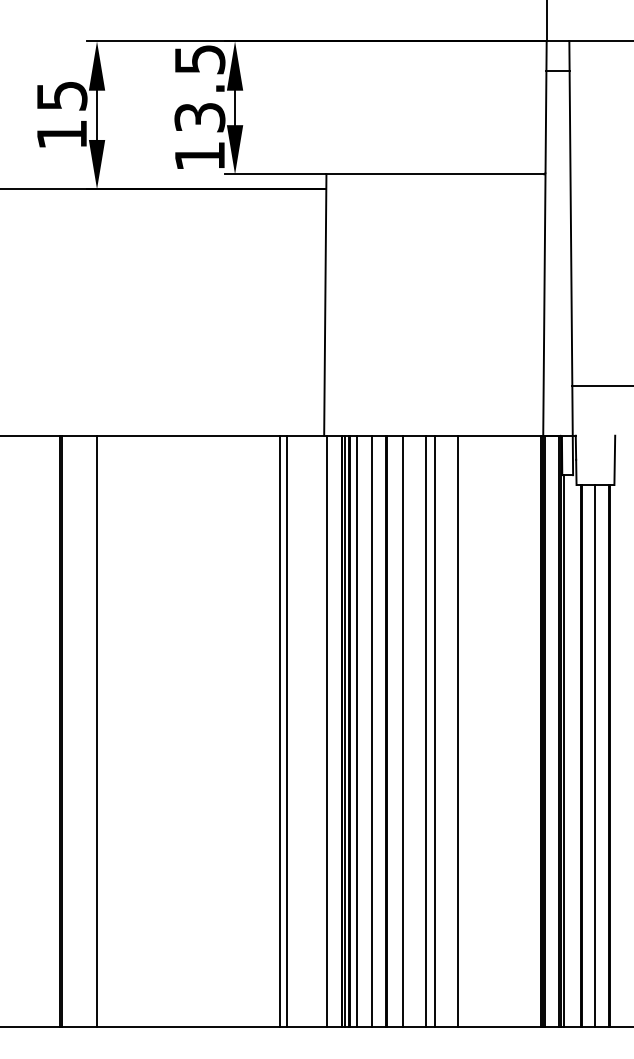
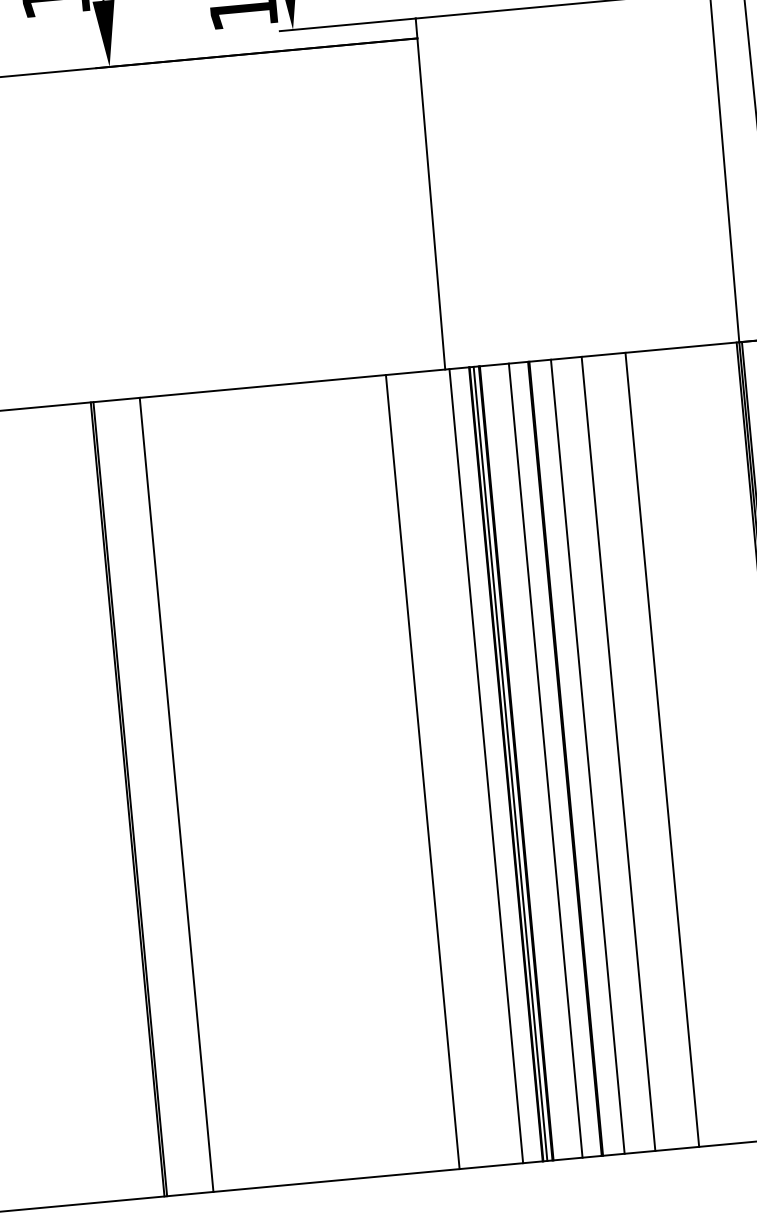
line: (287, 731) -> (432, 771), removed
line: (357, 731) -> (526, 762), removed
line: (434, 731) -> (630, 752), removed

